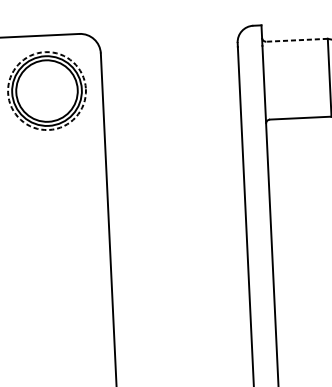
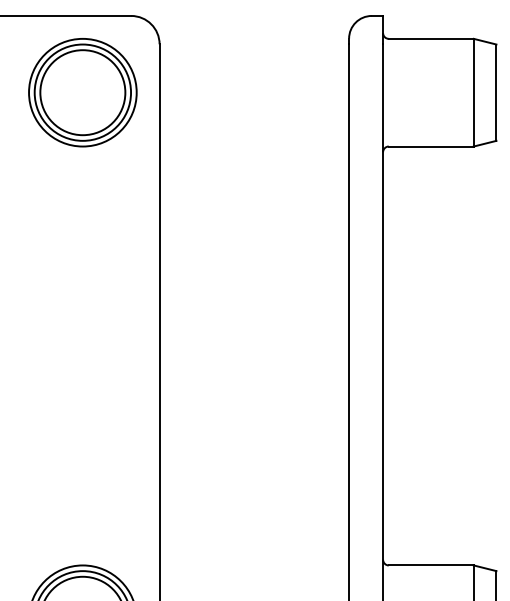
line: (297, 40) -> (431, 38), dashed -> solid
circle: (46, 90) -> (82, 92), dashed -> solid

